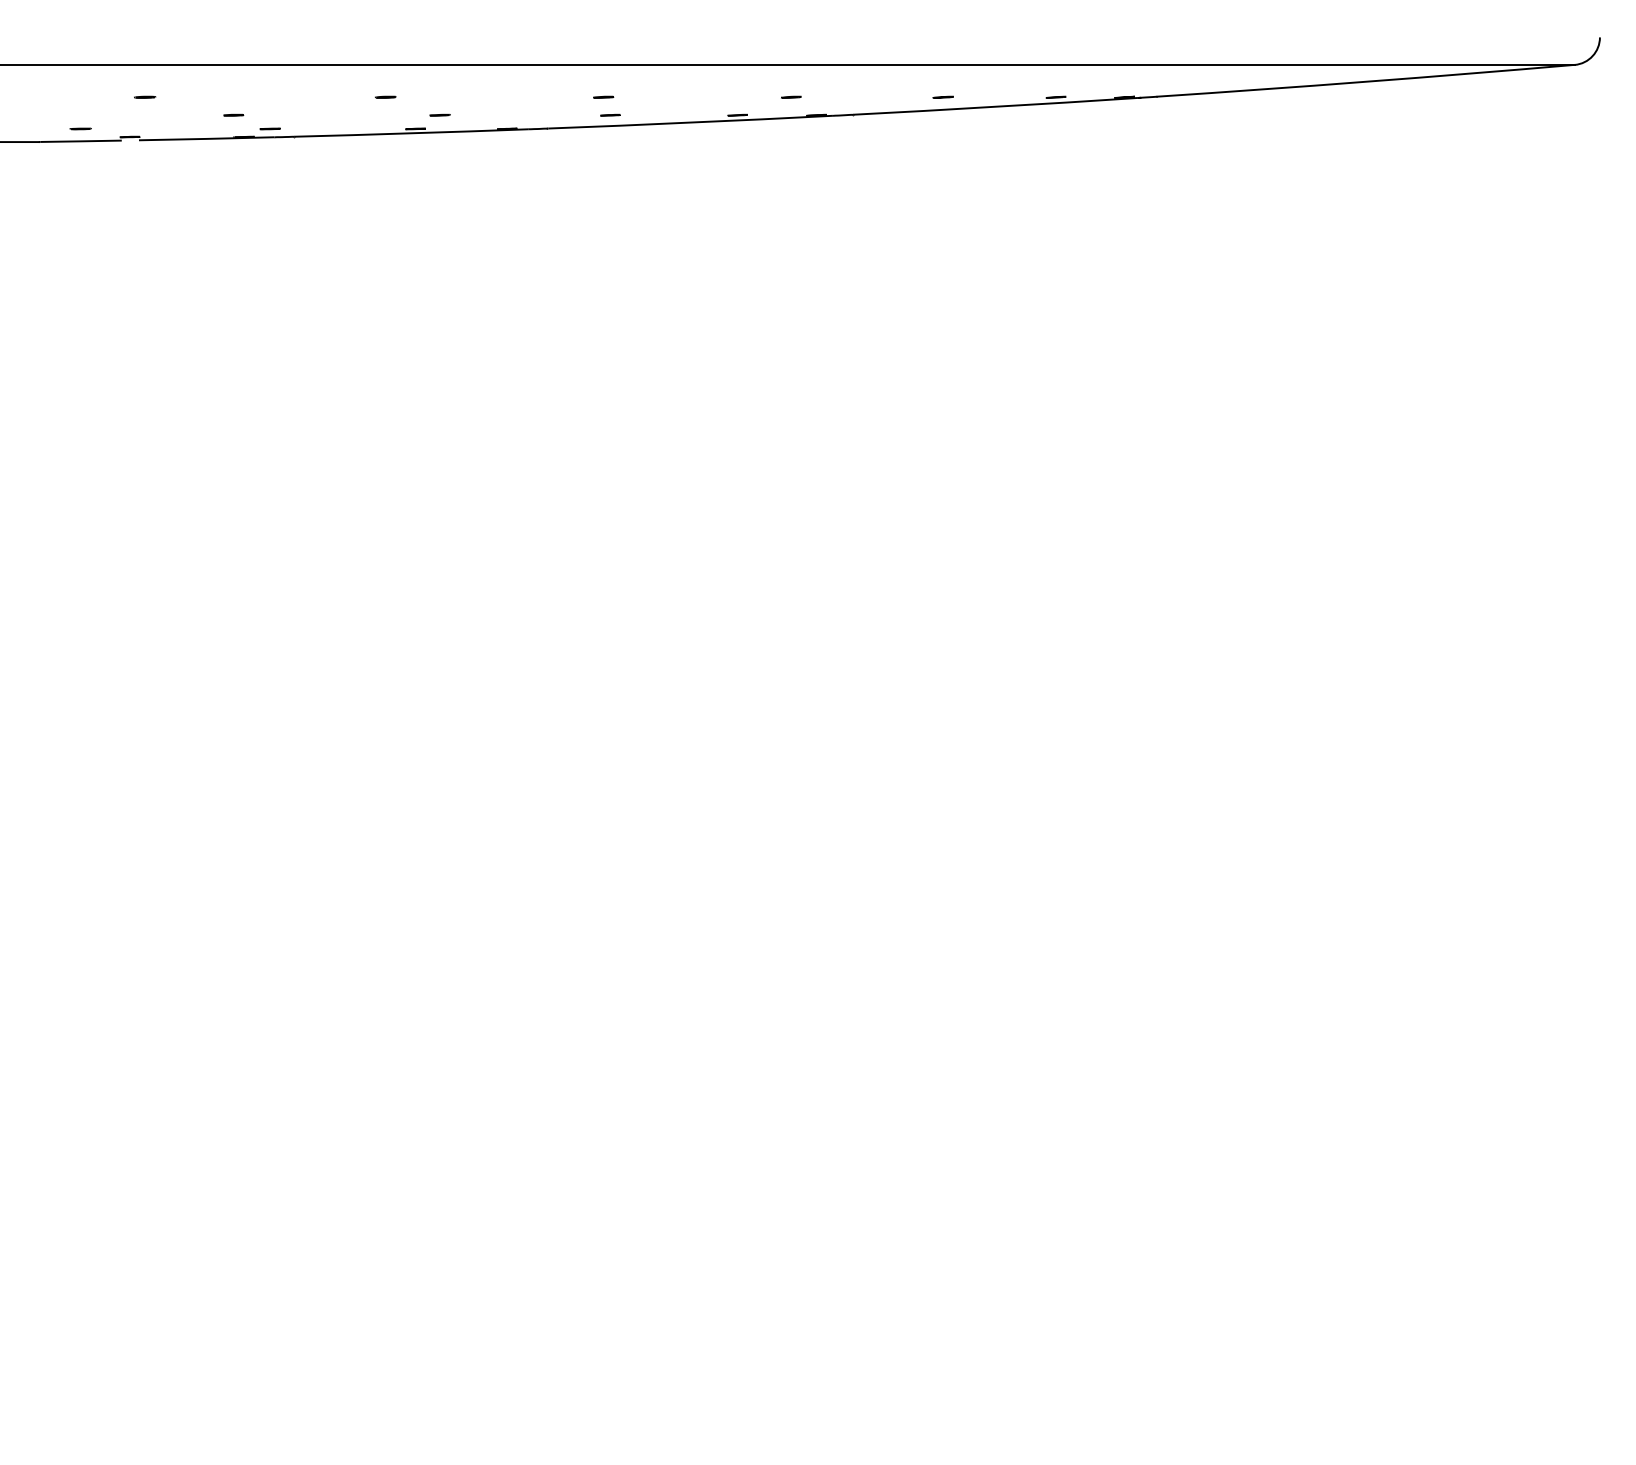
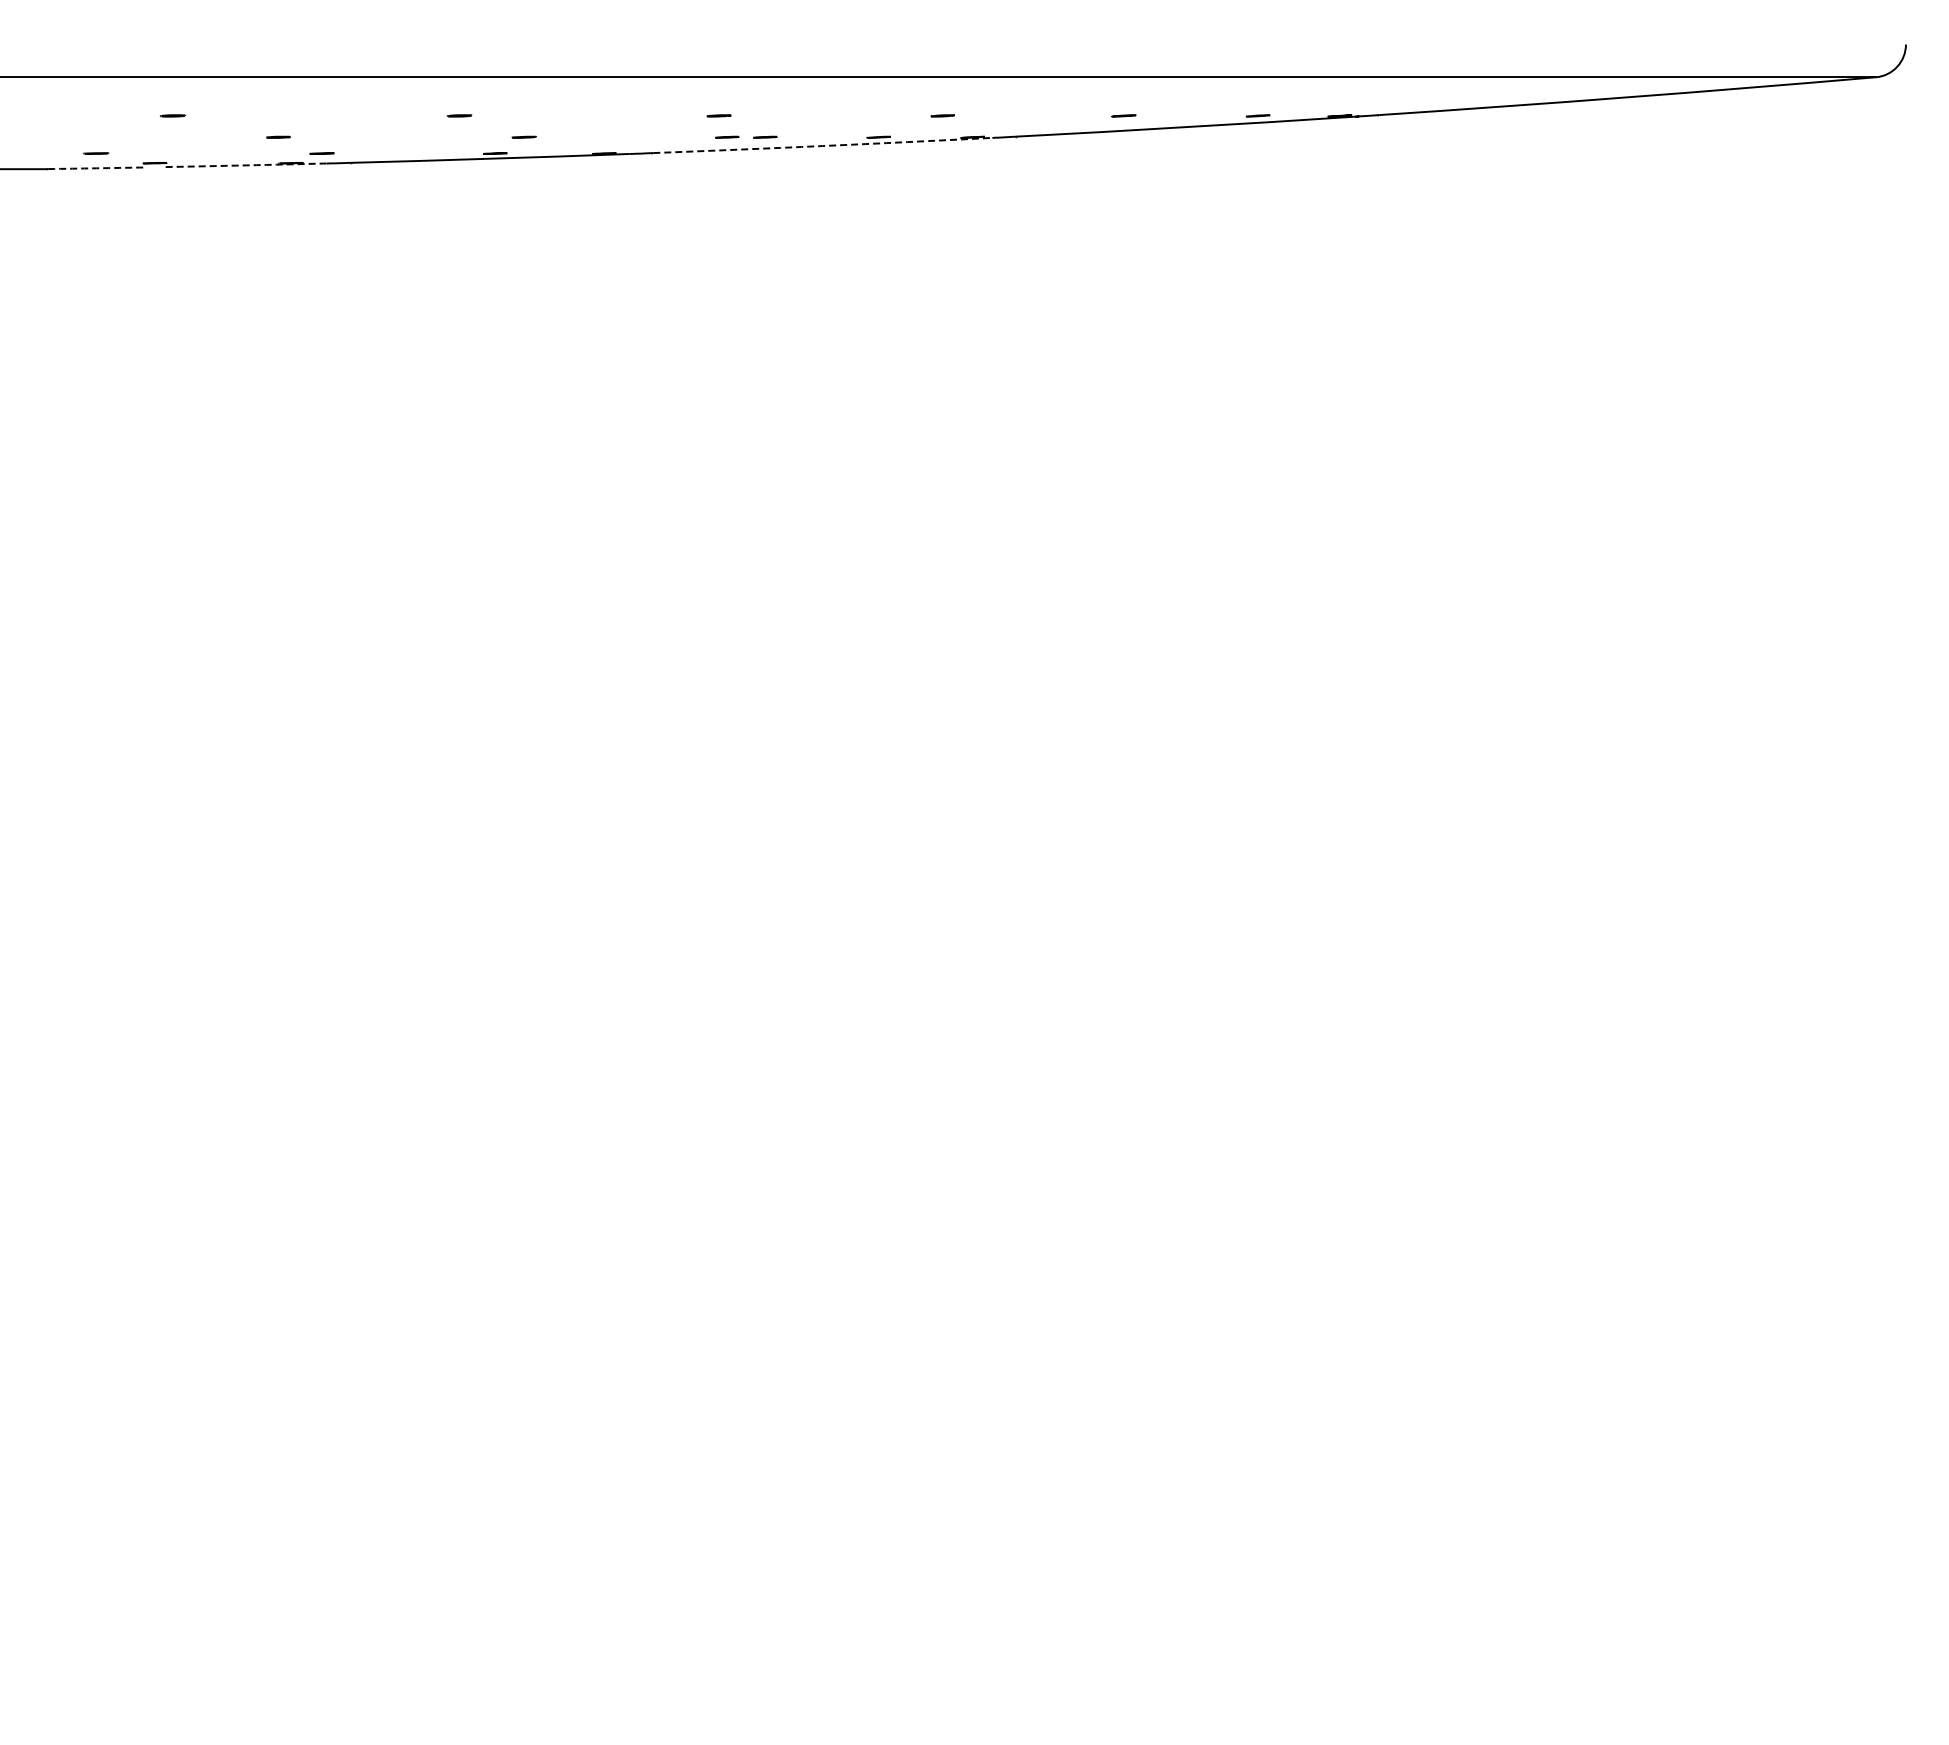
line: (642, 114) -> (765, 136), added
arc: (690, 123) -> (822, 146), solid -> dashed
arc: (206, 138) -> (246, 165), solid -> dashed
arc: (80, 141) -> (96, 168), solid -> dashed

